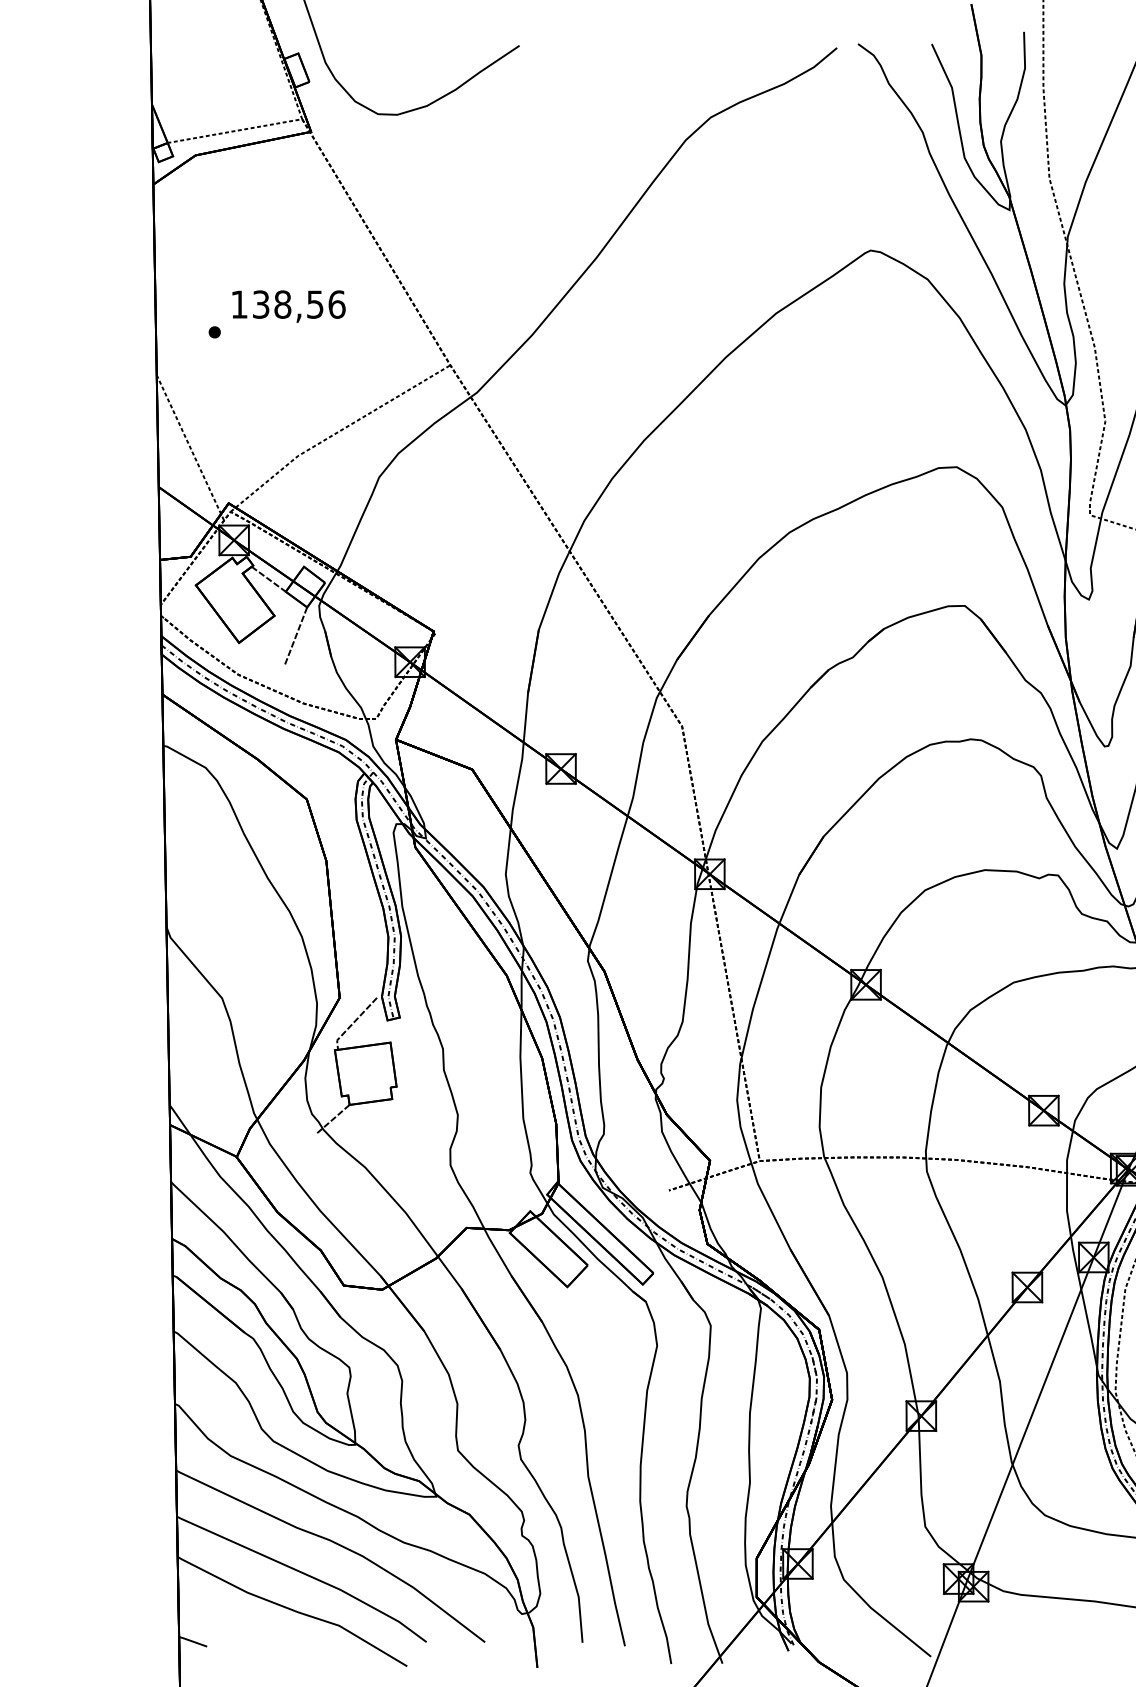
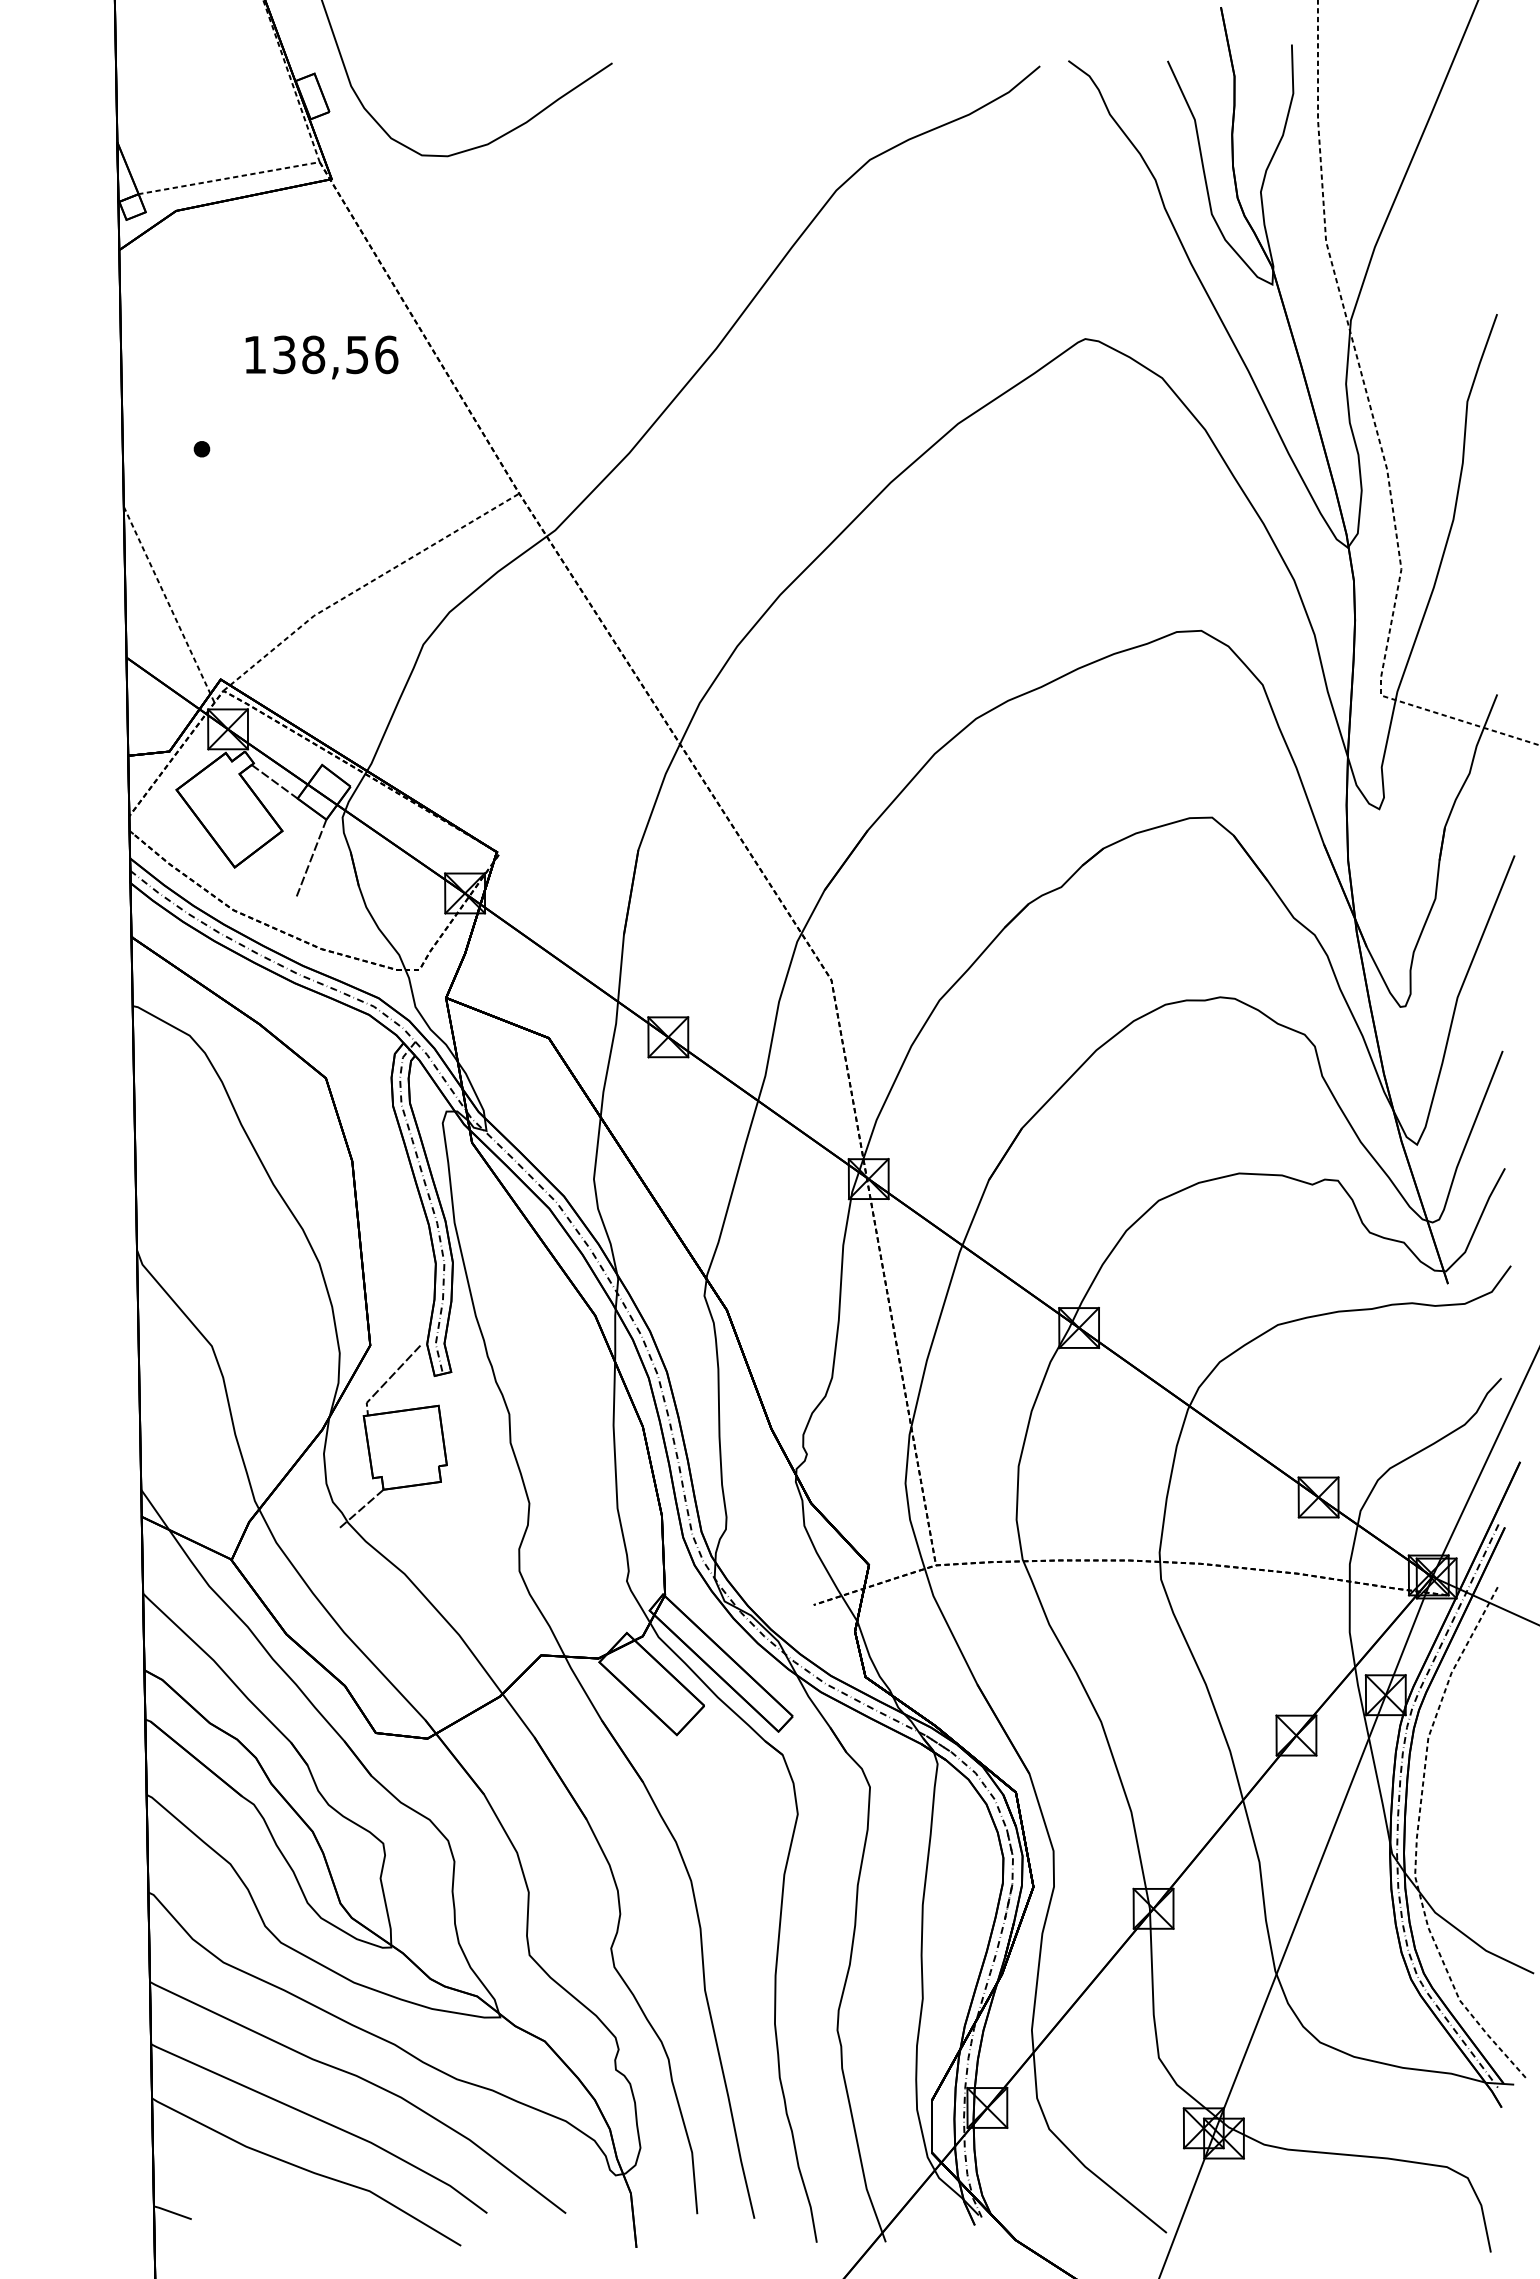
text: (288, 306) -> (321, 357), moved

